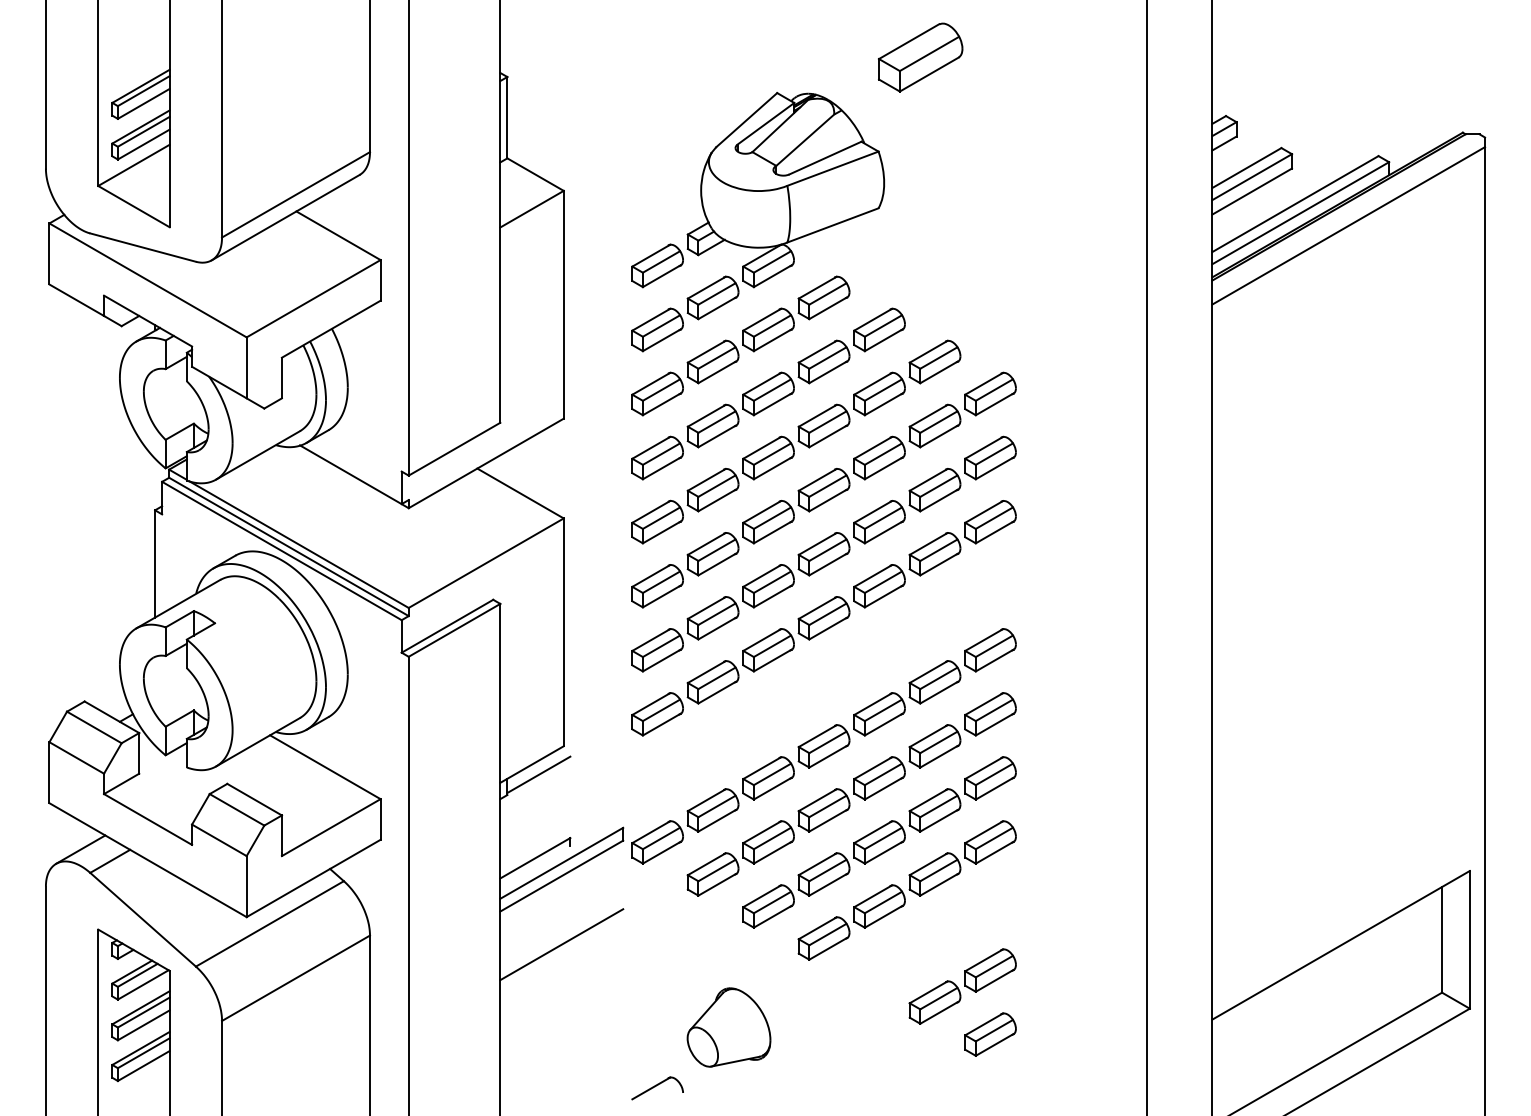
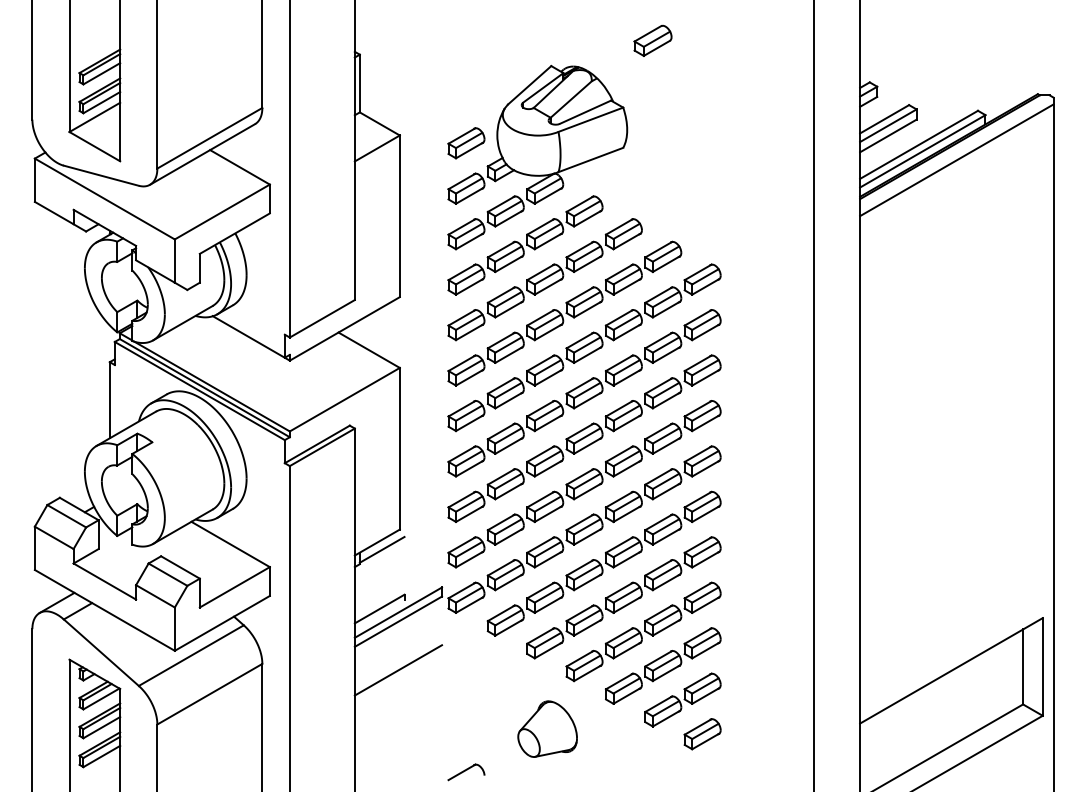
part: (920, 57) -> (652, 40), size x0.62
part: (657, 201) -> (466, 143), added
part: (823, 682) -> (584, 484), added
part: (934, 938) -> (662, 666), added
part: (728, 1027) -> (547, 729), moved

